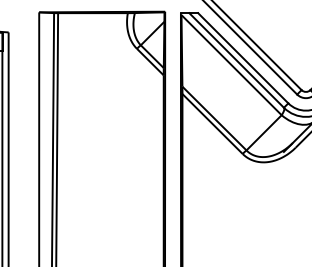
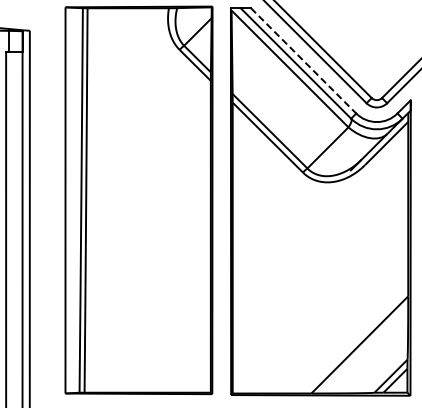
line: (243, 58) -> (304, 61), solid -> dashed

